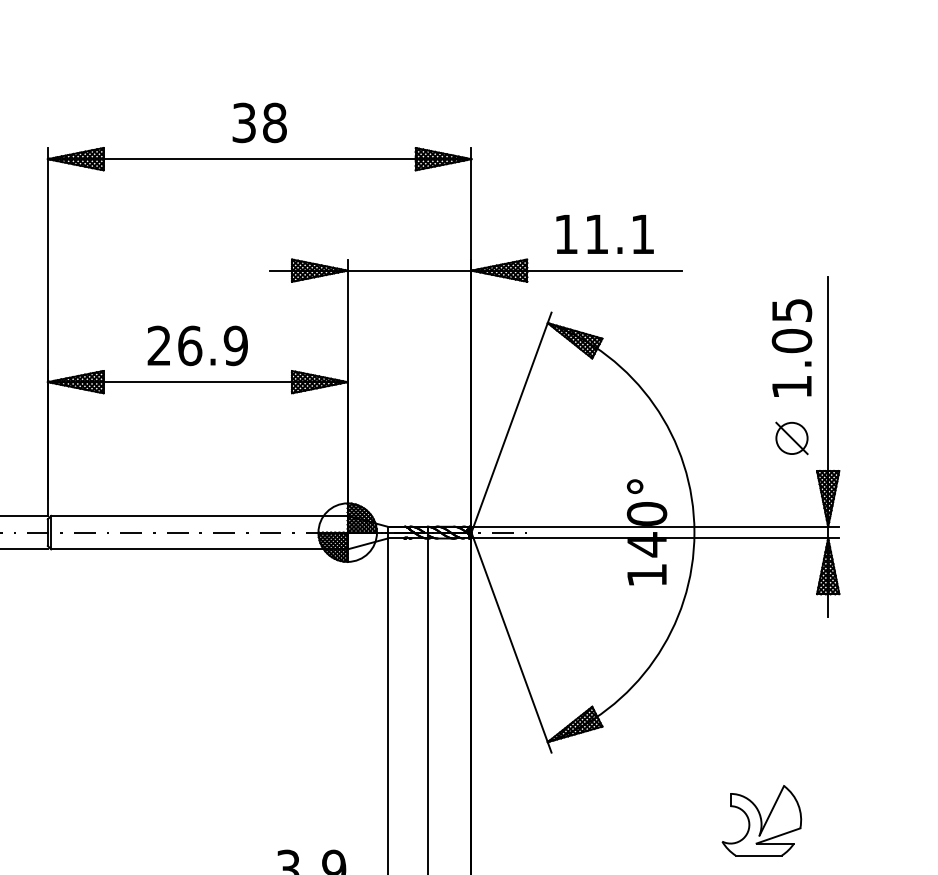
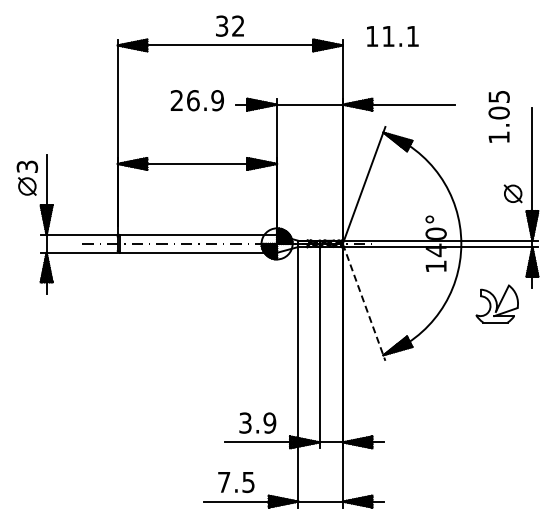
text: (275, 121) -> (238, 25), 38 -> 32
text: (604, 234) -> (392, 36), moved
text: (196, 345) -> (196, 100), moved
text: (790, 347) -> (498, 116), moved
line: (512, 642) -> (364, 302), solid -> dashed
part: (760, 819) -> (496, 303), moved

